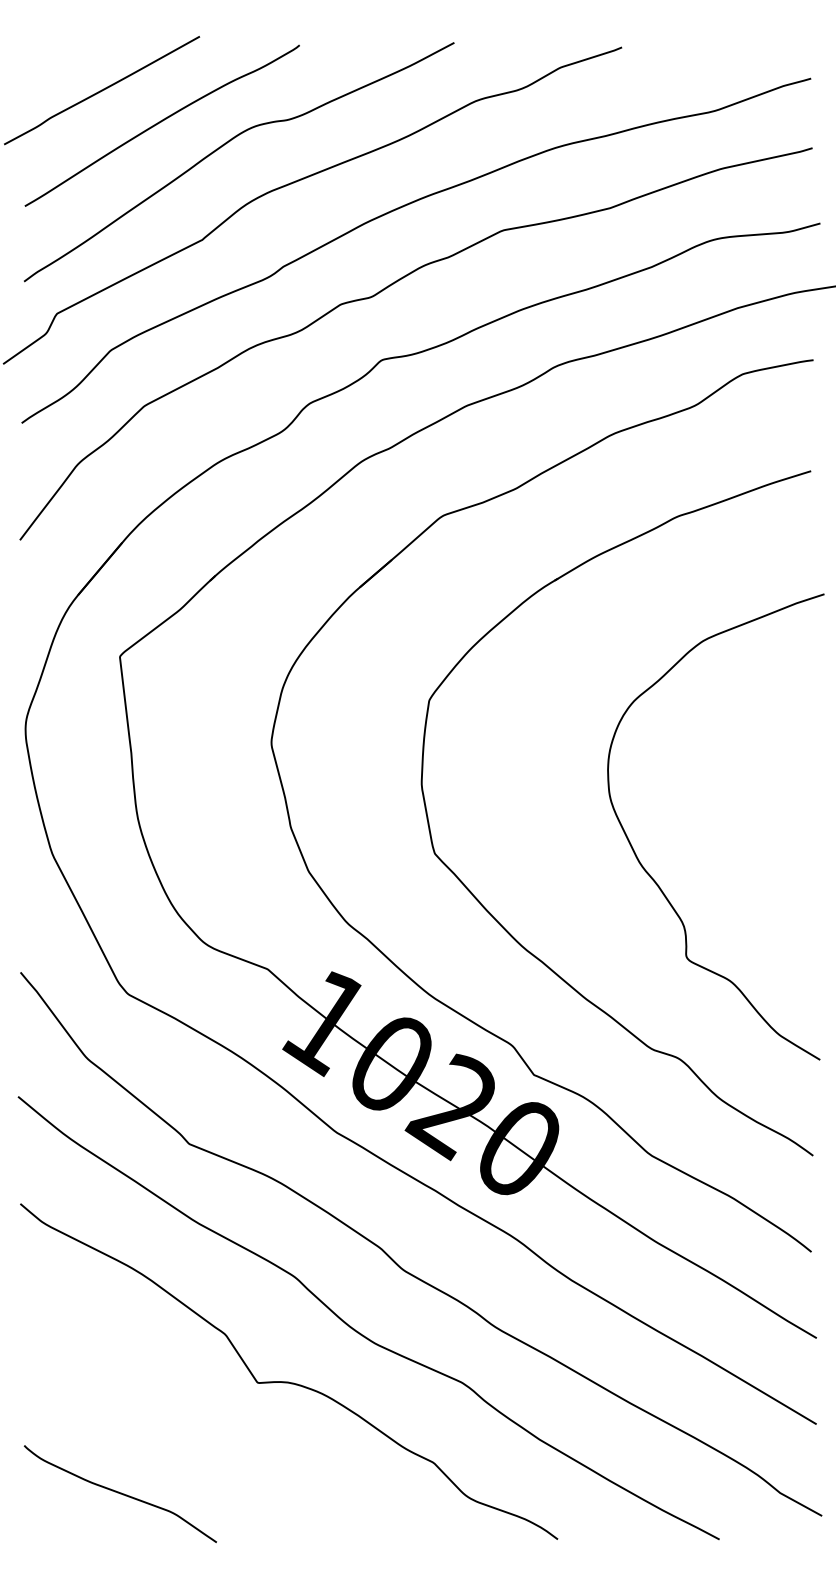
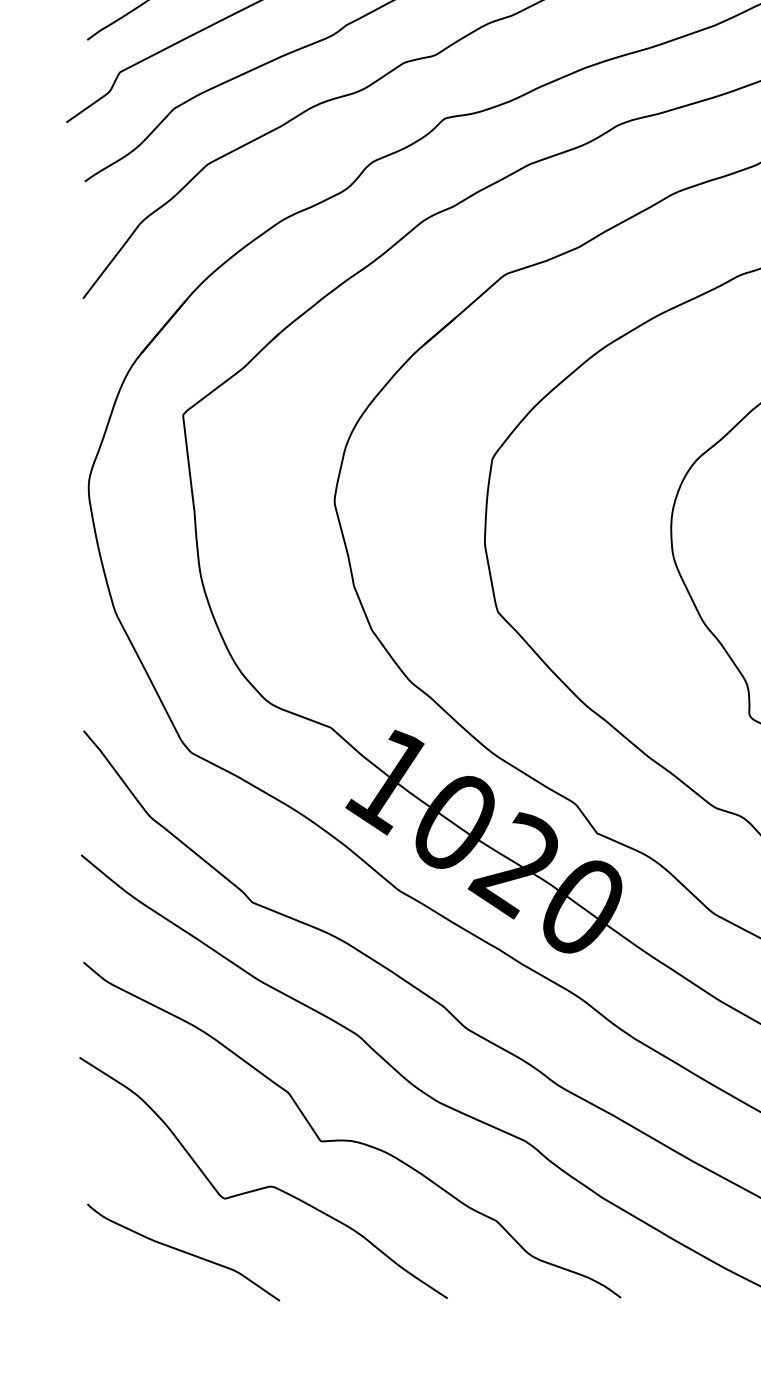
curve: (204, 1427) -> (267, 1185), added

